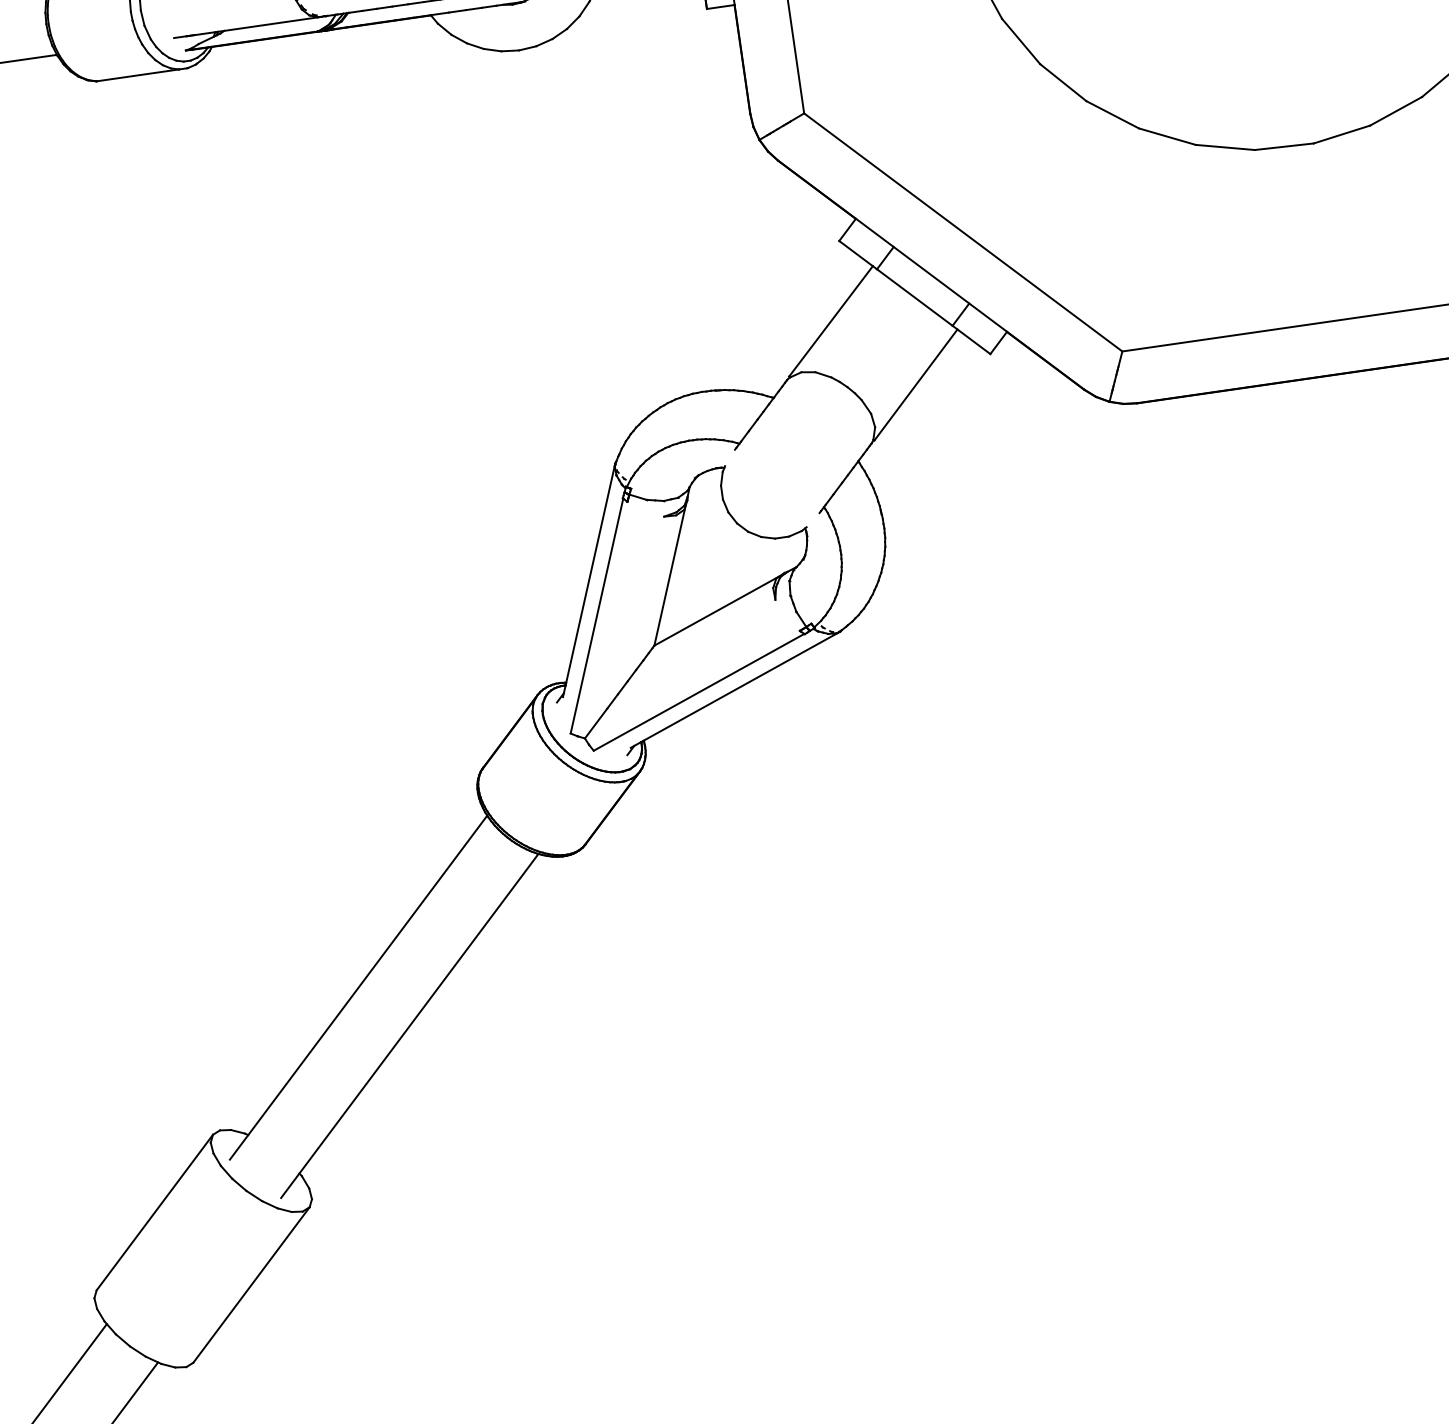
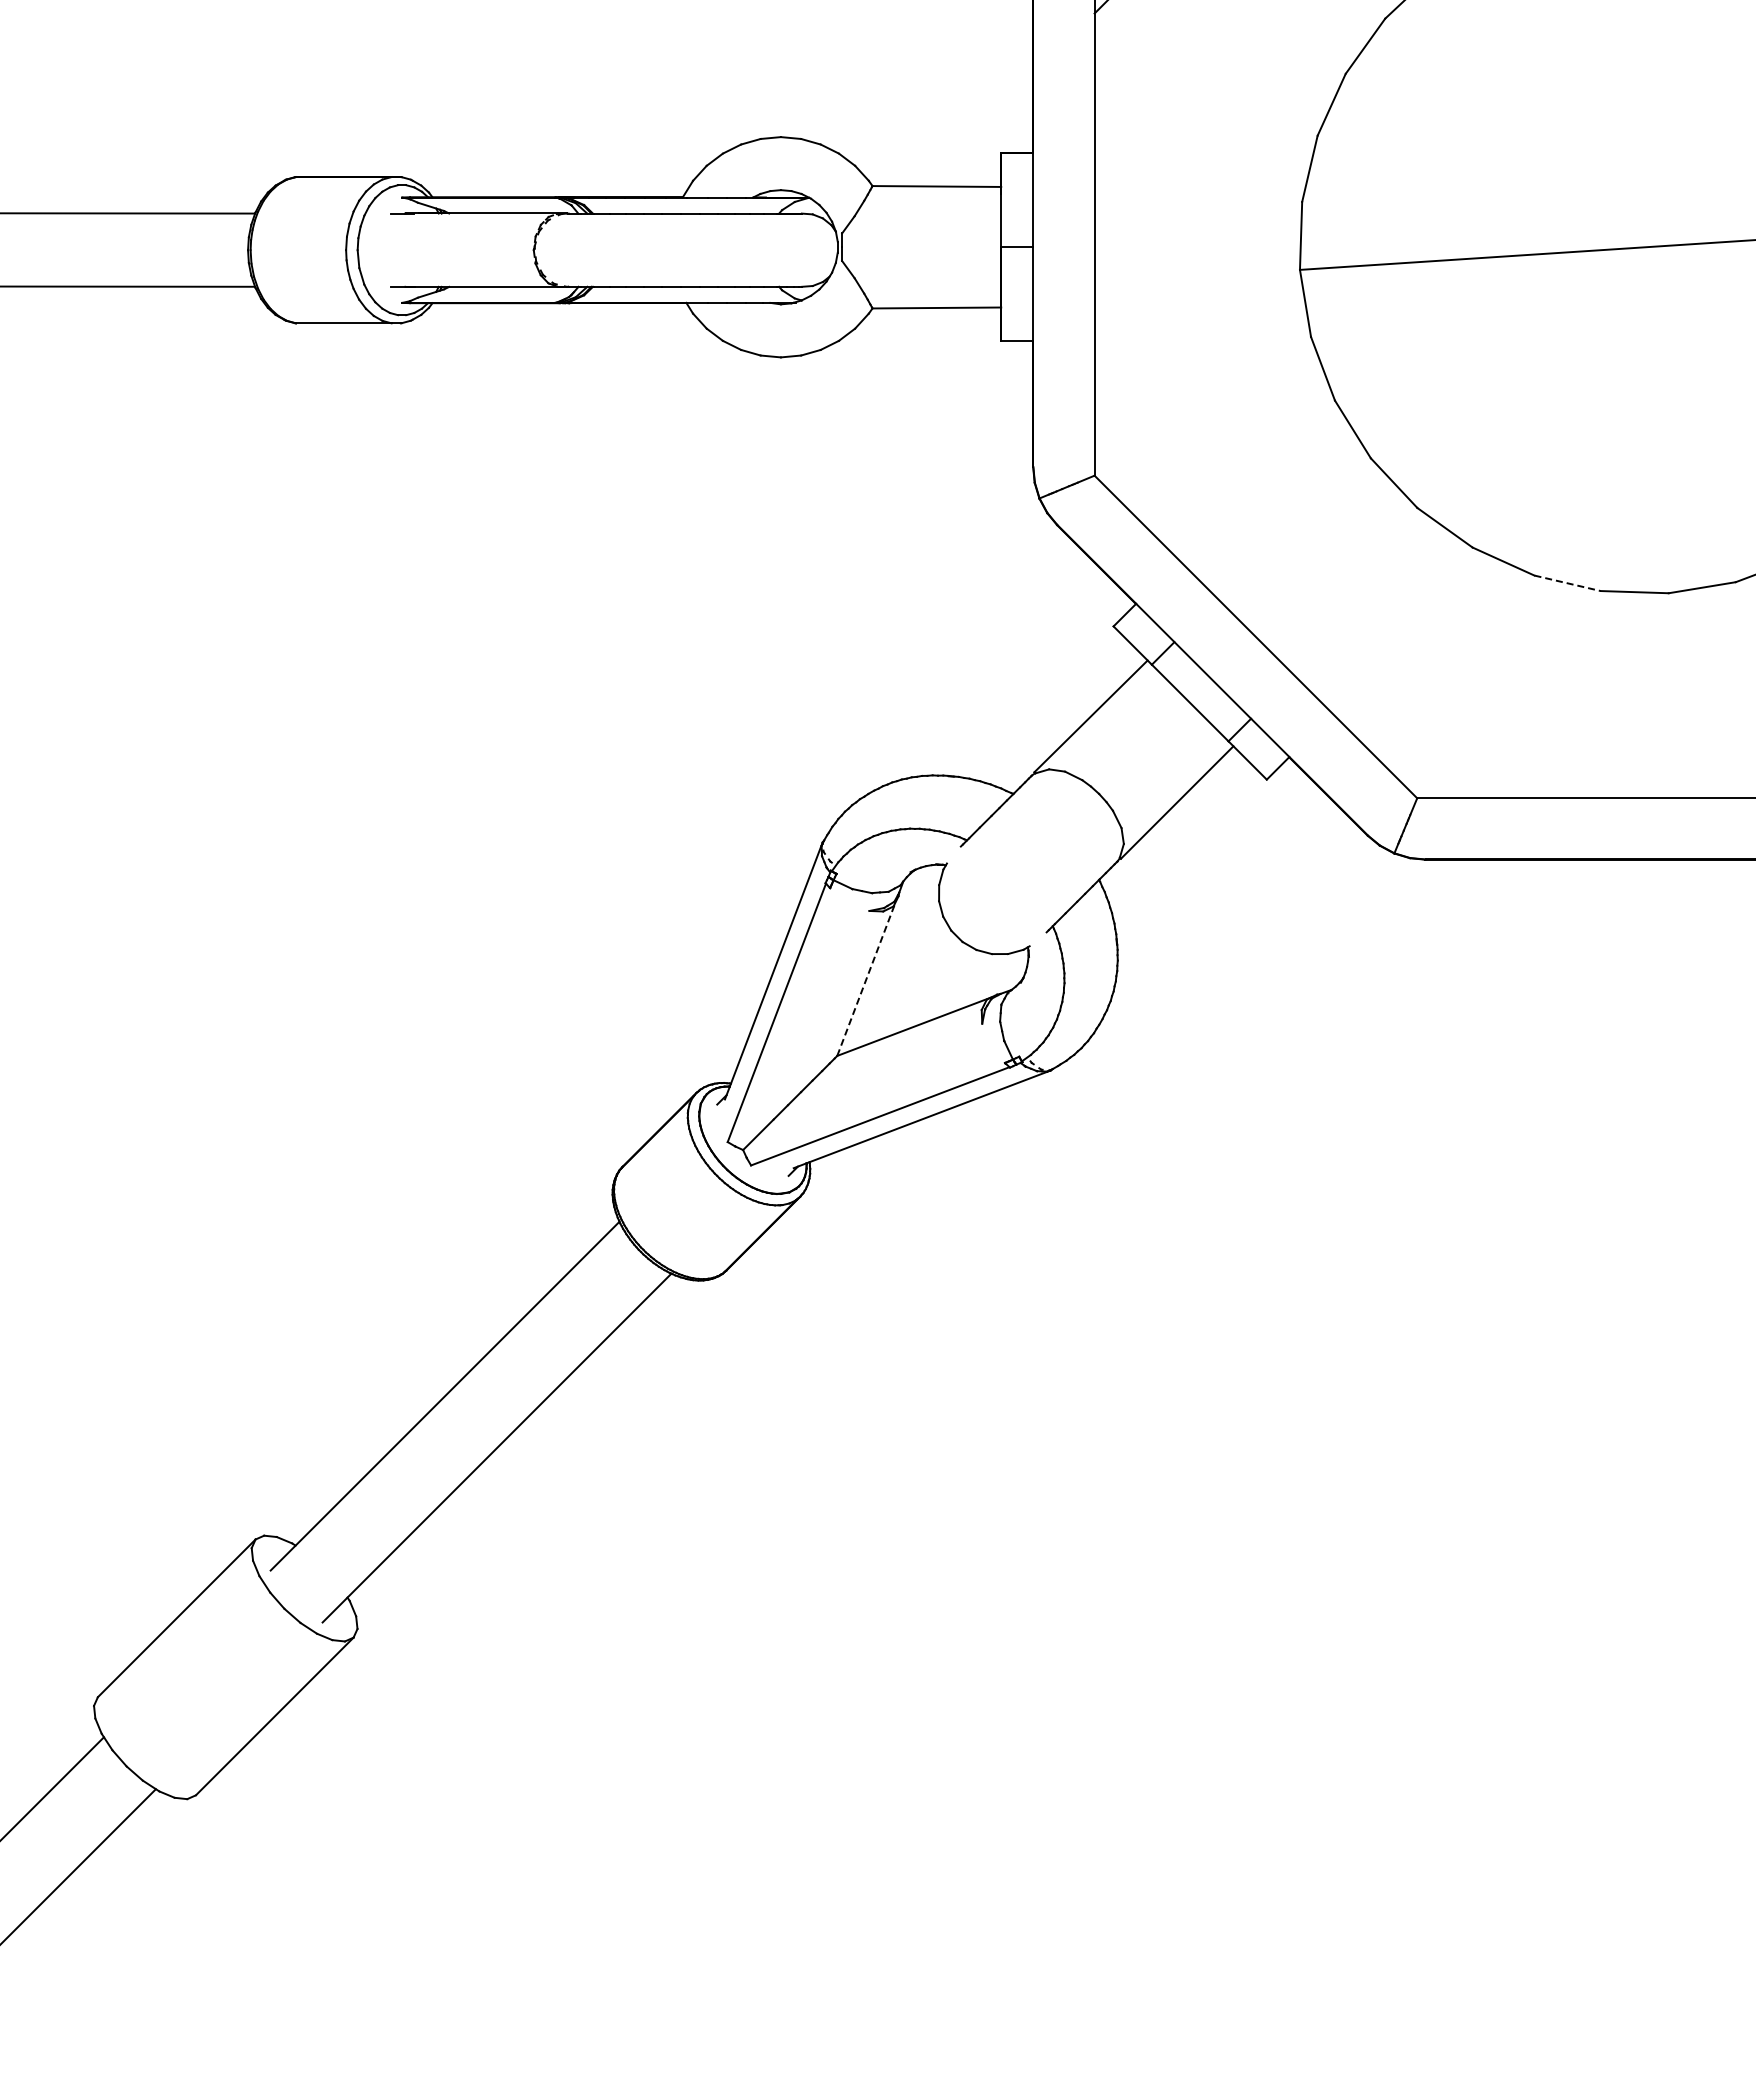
line: (1225, 147) -> (1567, 583), solid -> dashed
line: (669, 575) -> (866, 978), solid -> dashed

